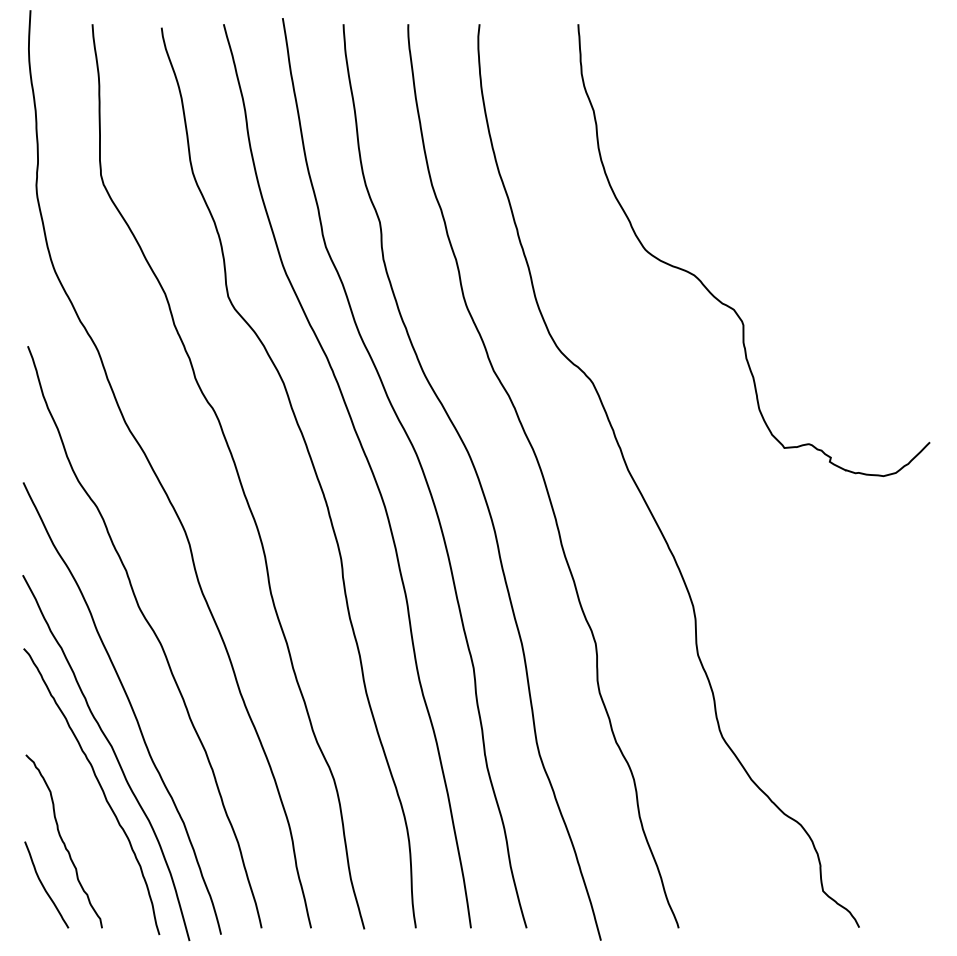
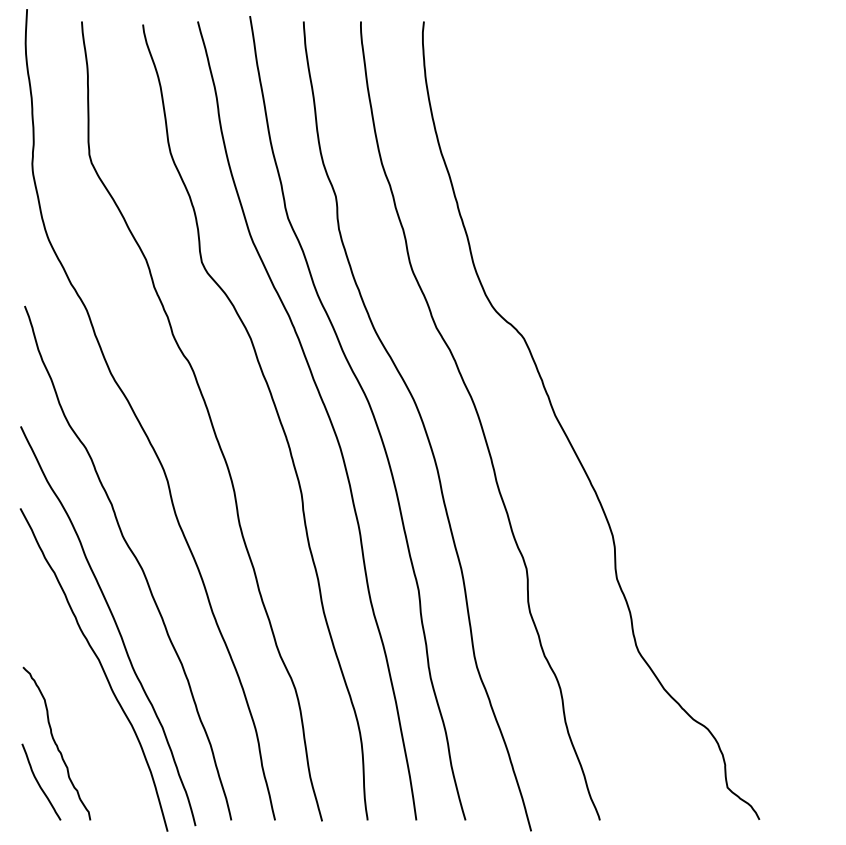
curve: (709, 290) -> (627, 256), removed
curve: (99, 788) -> (88, 696), removed

